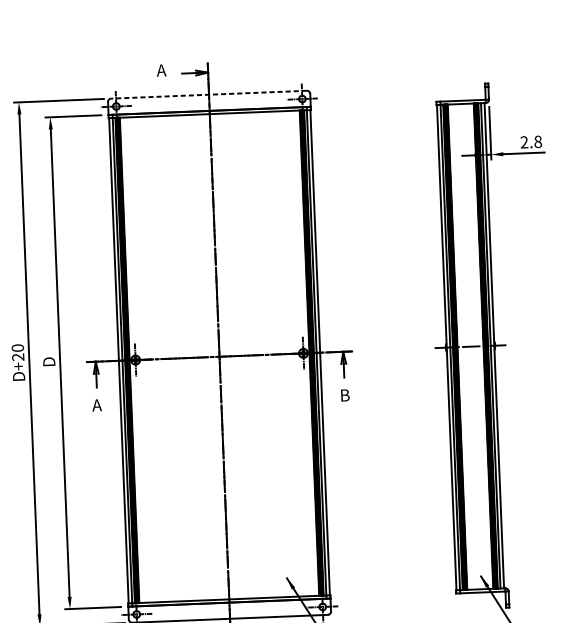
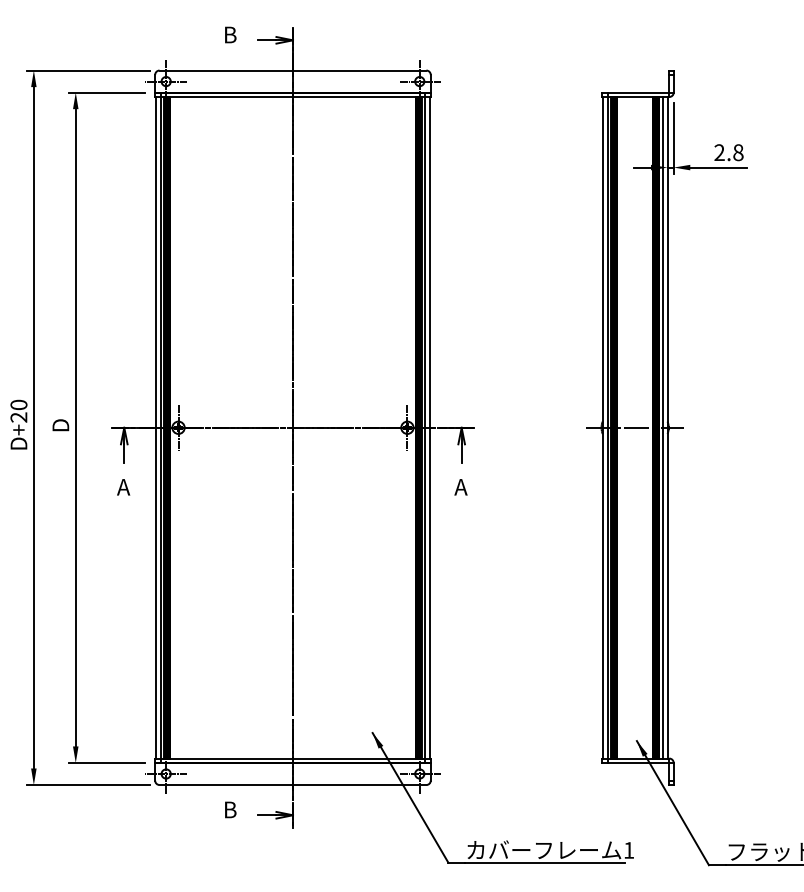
text: (161, 70) -> (229, 34), A -> B
line: (208, 94) -> (292, 70), dashed -> solid
text: (344, 395) -> (460, 487), B -> A

